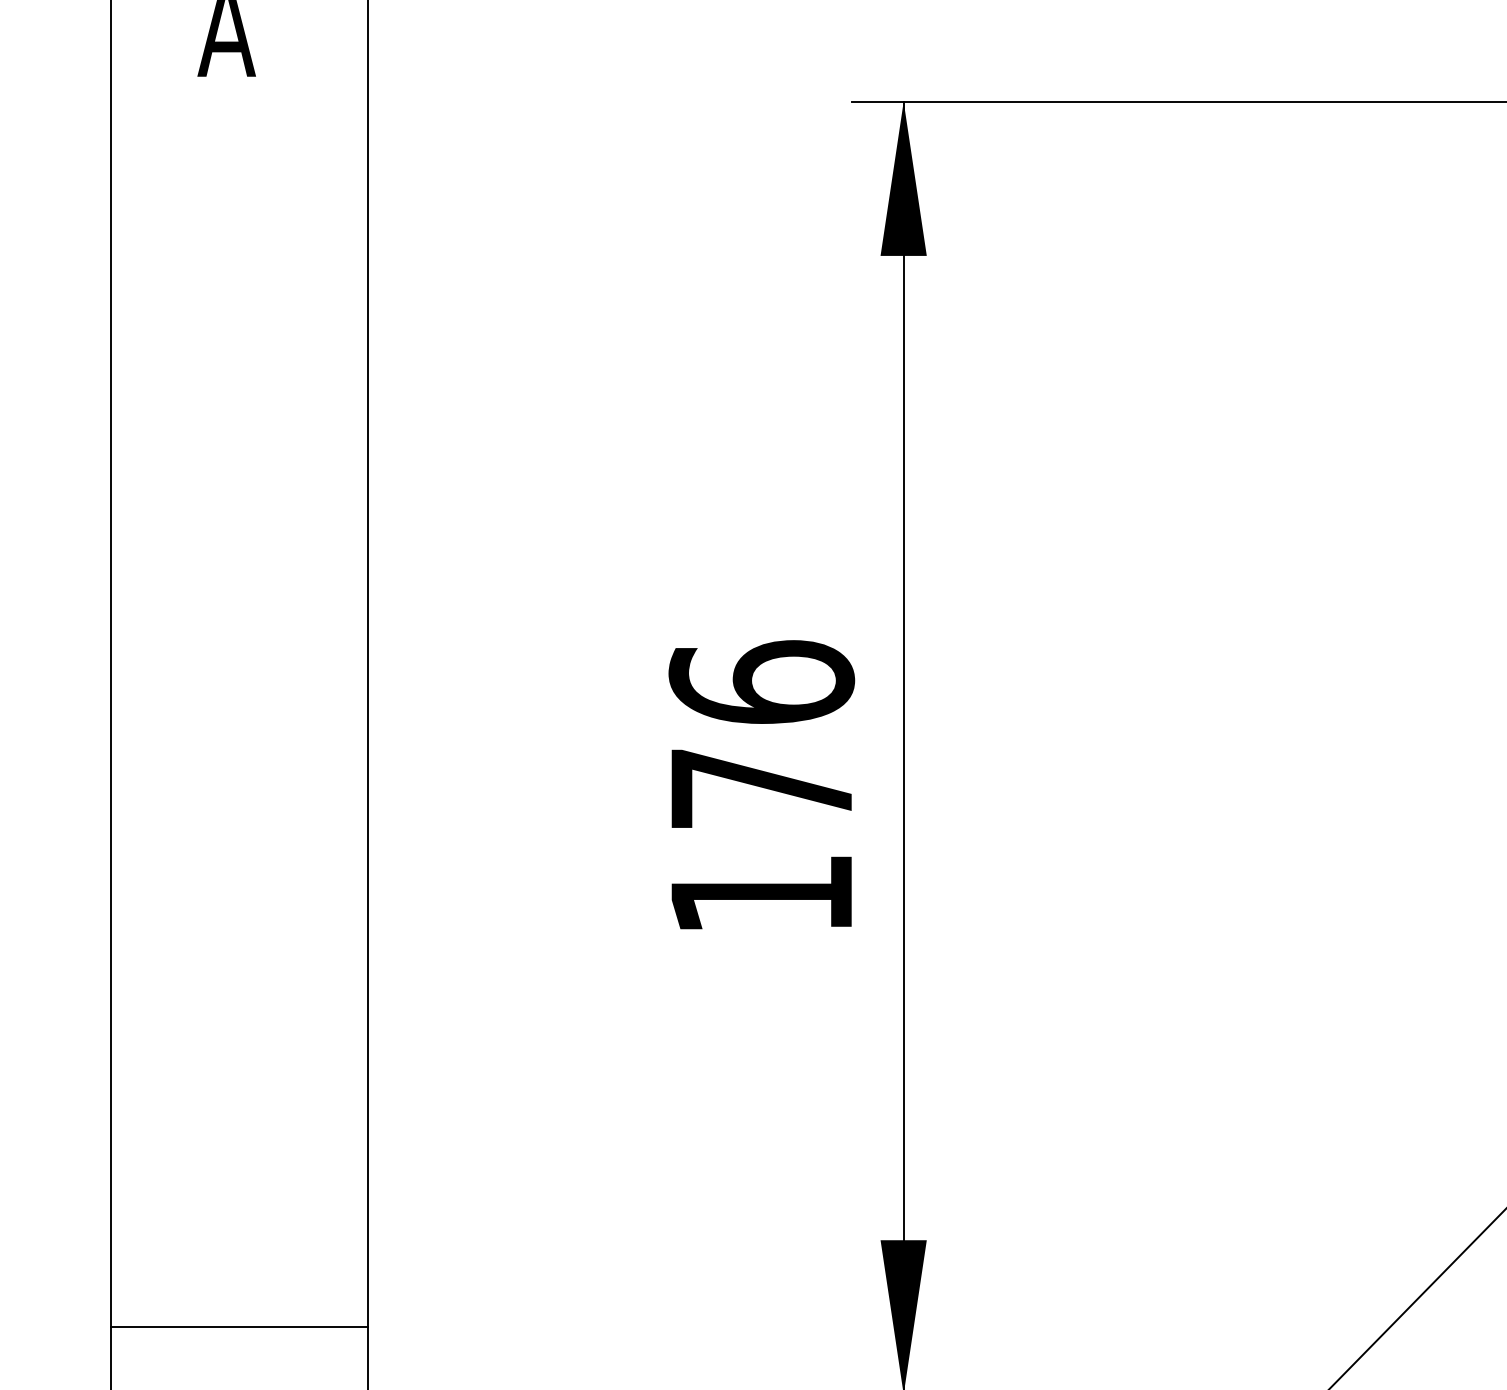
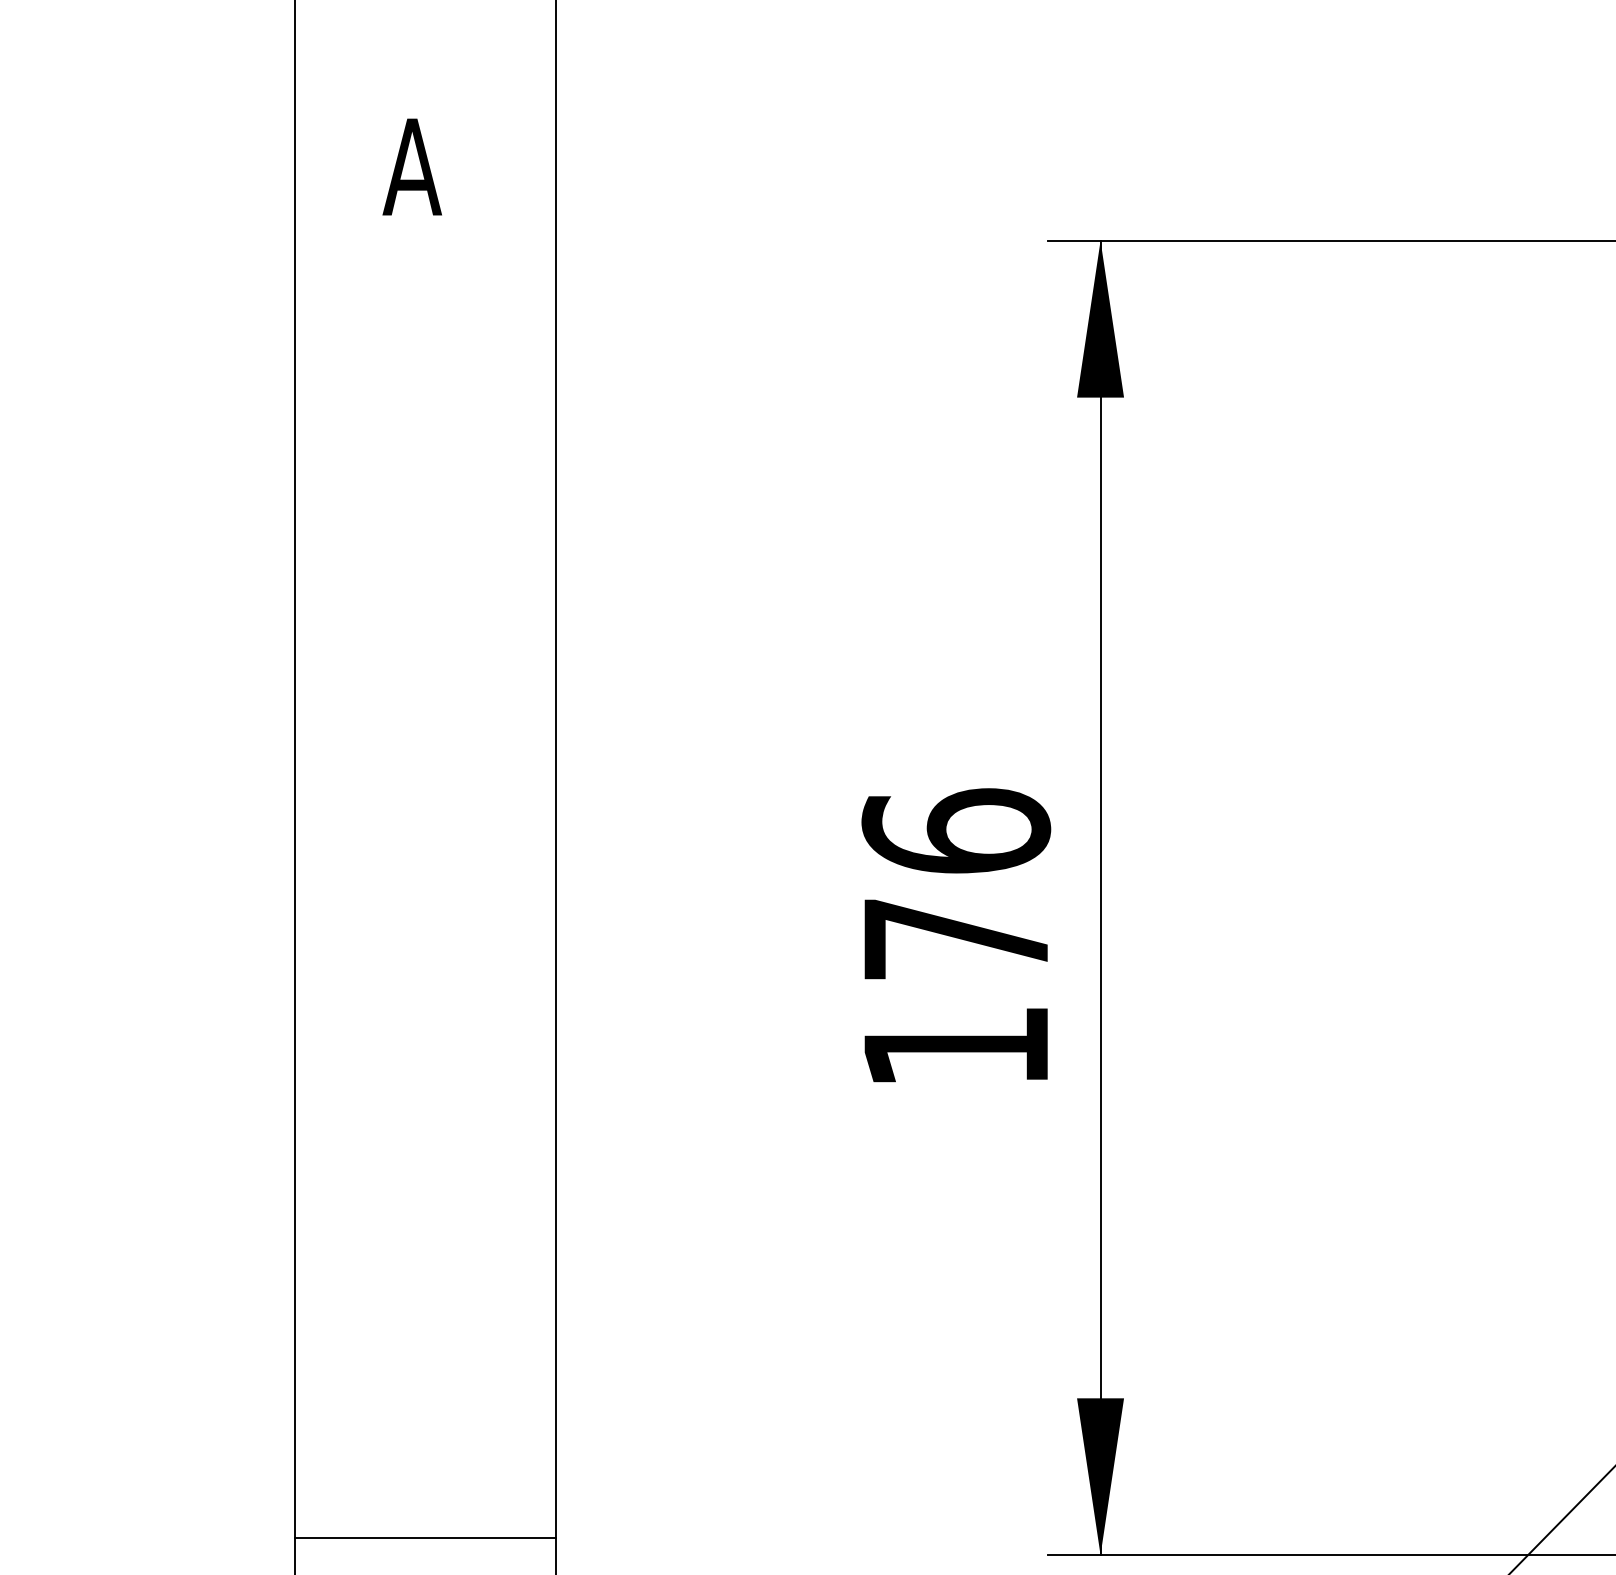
line: (238, 1326) -> (424, 1538), moved

